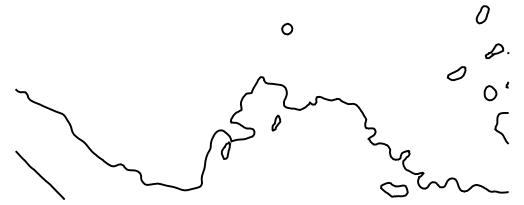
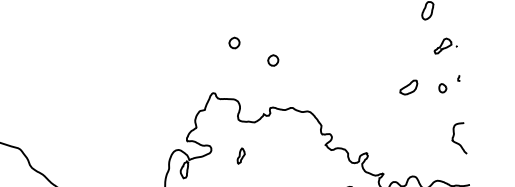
part: (324, 49) -> (273, 59), added
part: (456, 73) -> (408, 87), moved
part: (490, 93) -> (442, 88), size x0.6
part: (276, 122) -> (241, 155), moved
curve: (500, 131) -> (457, 142), moved

